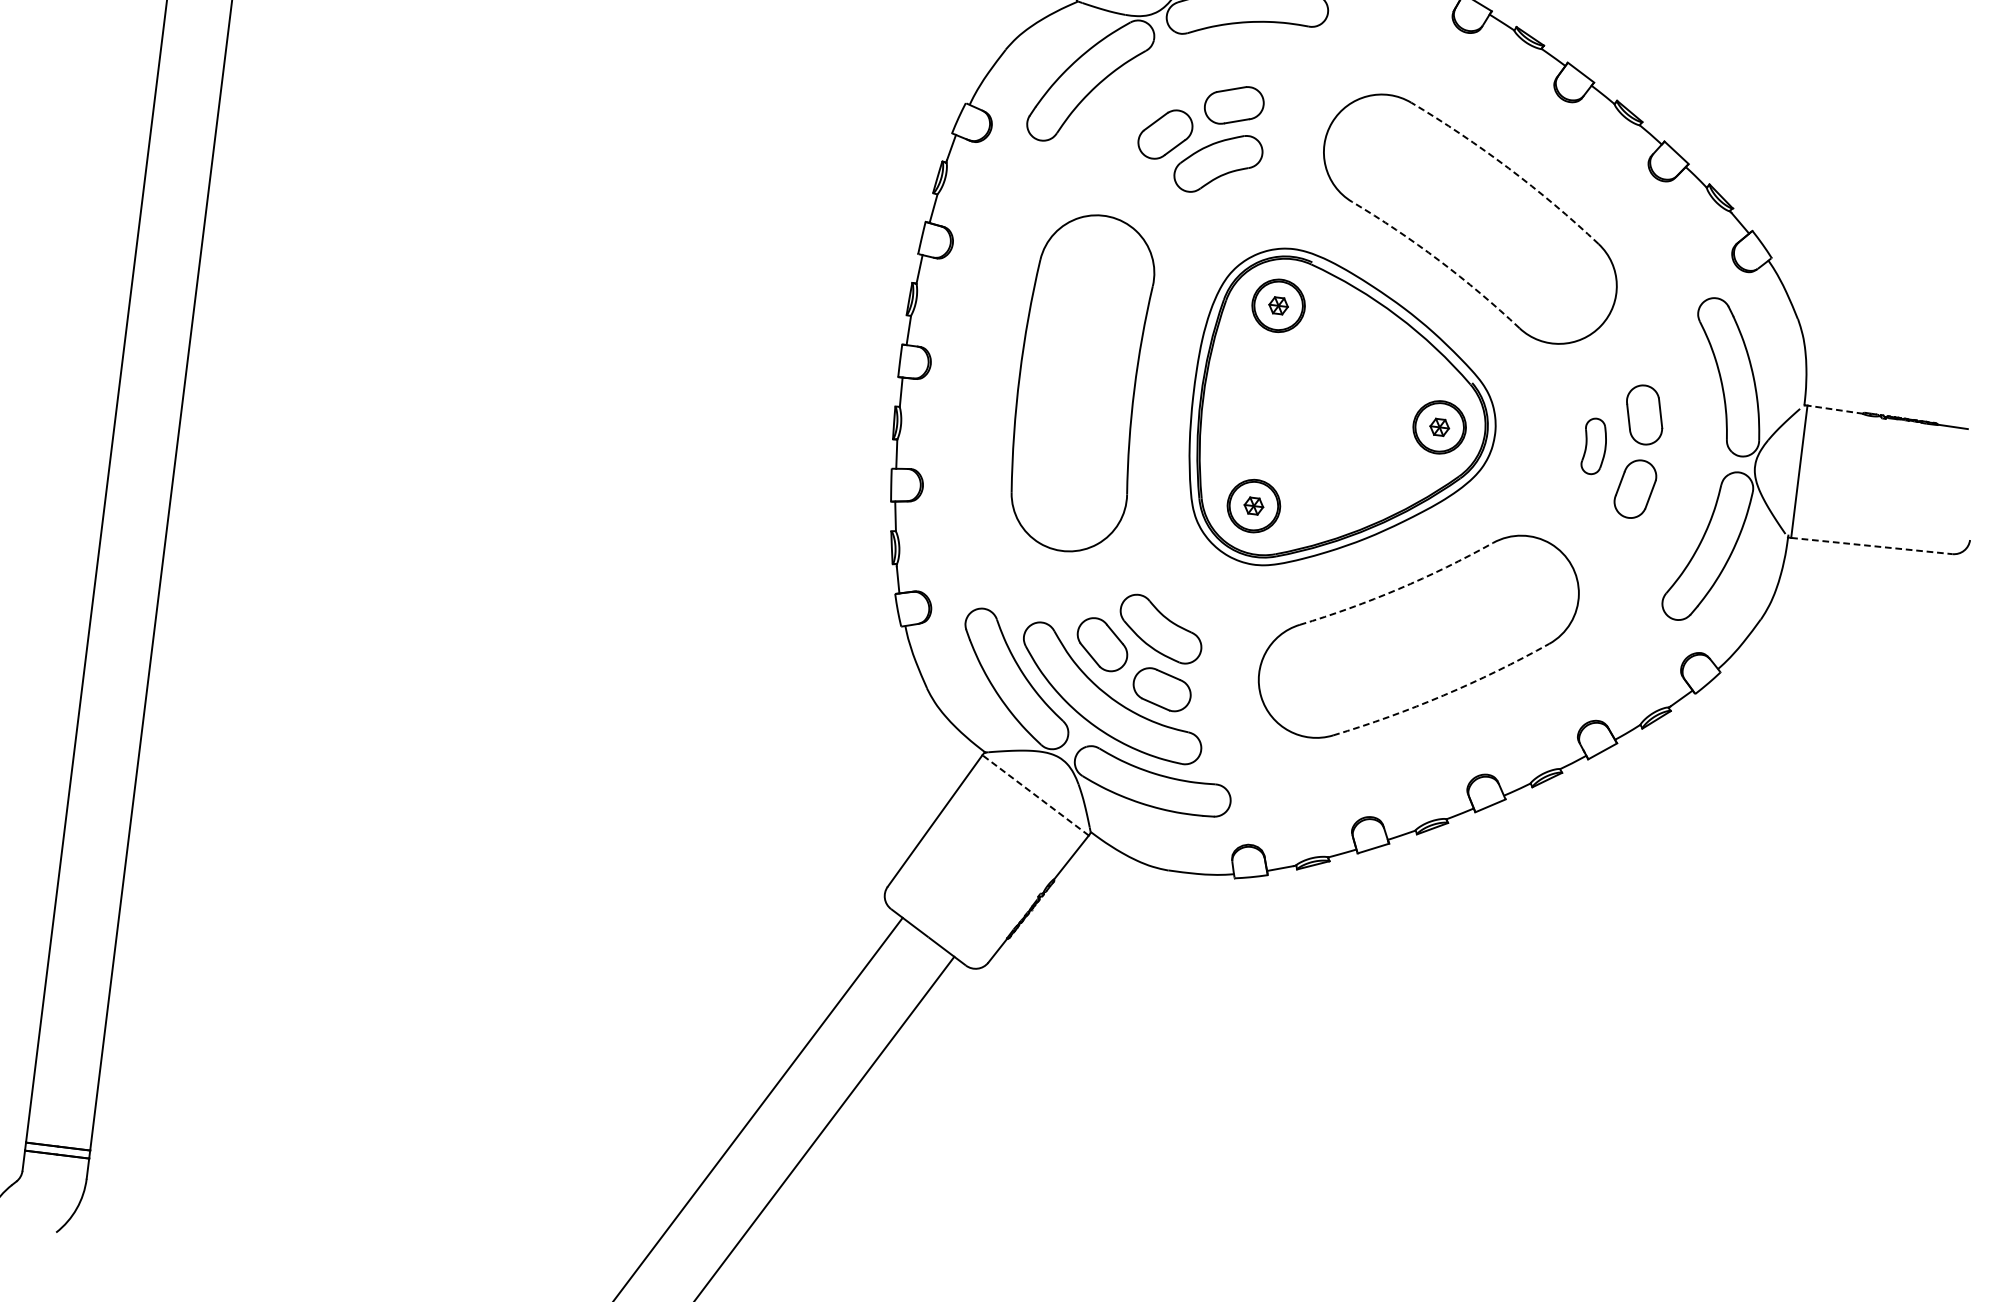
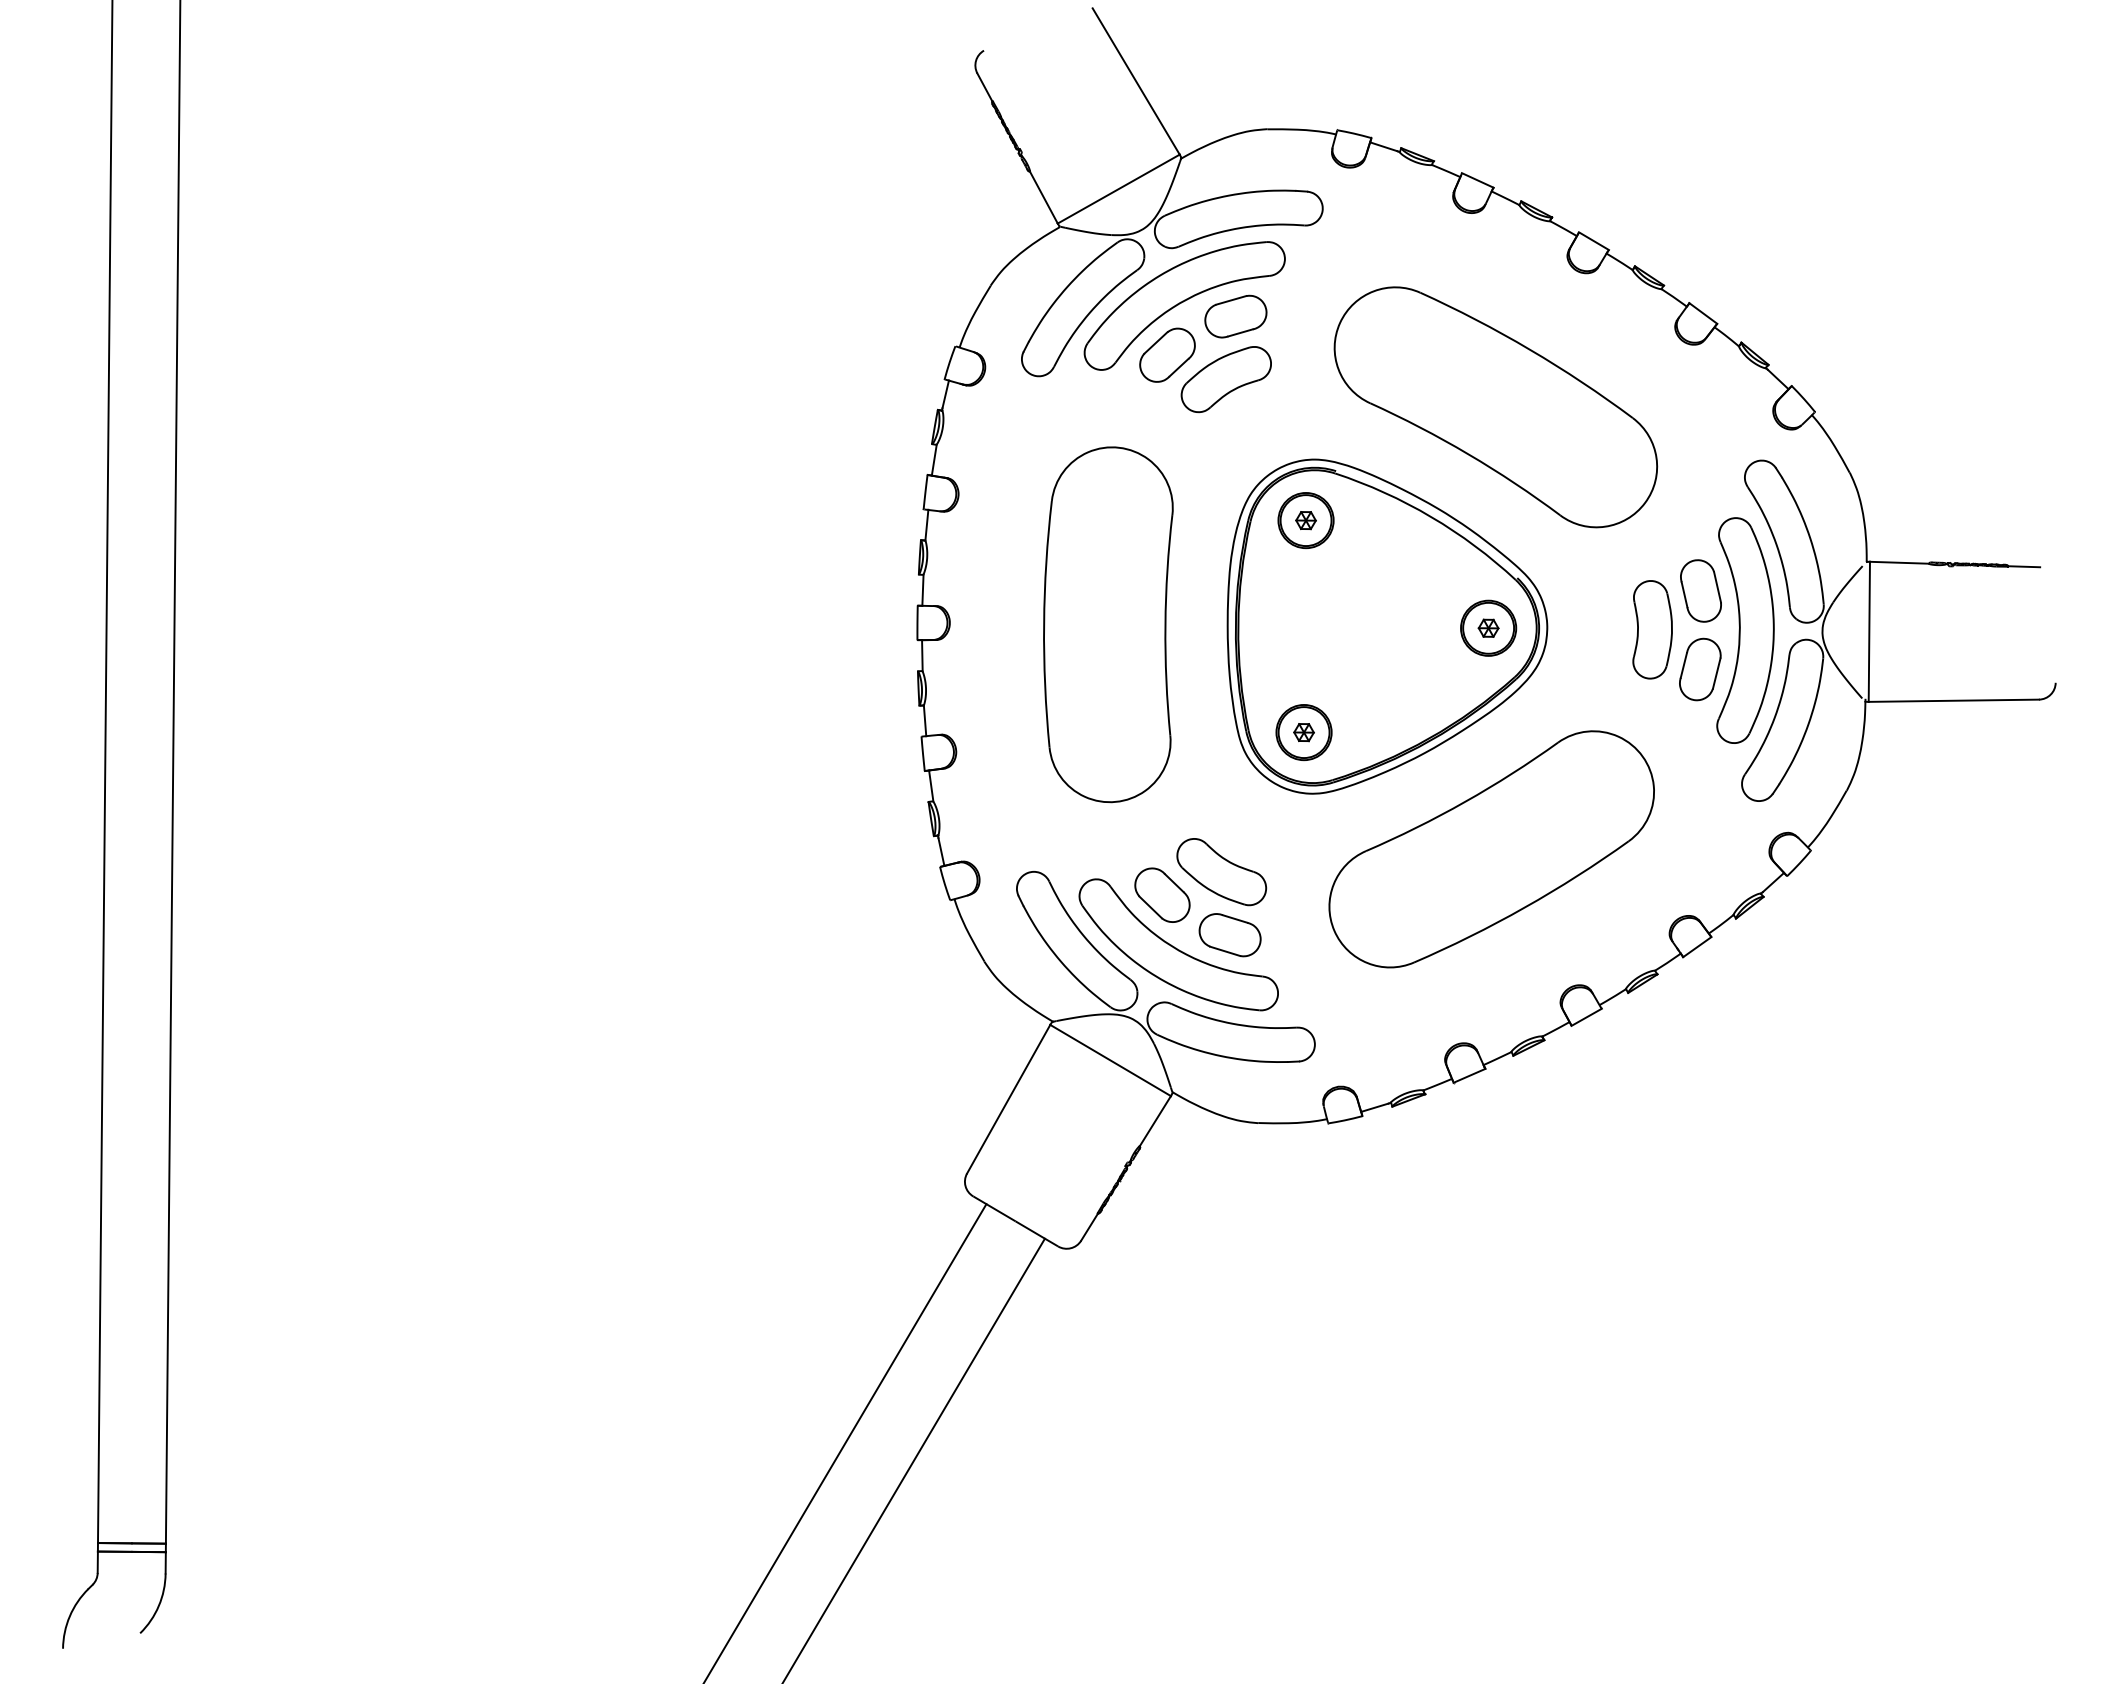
part: (1186, 89) -> (1184, 305), added
arc: (1508, 168) -> (1529, 349), dashed -> solid
arc: (1439, 260) -> (1468, 454), dashed -> solid
line: (1835, 409) -> (1899, 562), dashed -> solid
part: (1594, 446) -> (1652, 629), size x1.67
part: (1682, 457) -> (1745, 630), added
line: (1872, 545) -> (1954, 700), dashed -> solid
arc: (1398, 589) -> (1464, 802), dashed -> solid
arc: (1443, 695) -> (1524, 907), dashed -> solid
line: (1035, 795) -> (1110, 1060), dashed -> solid

